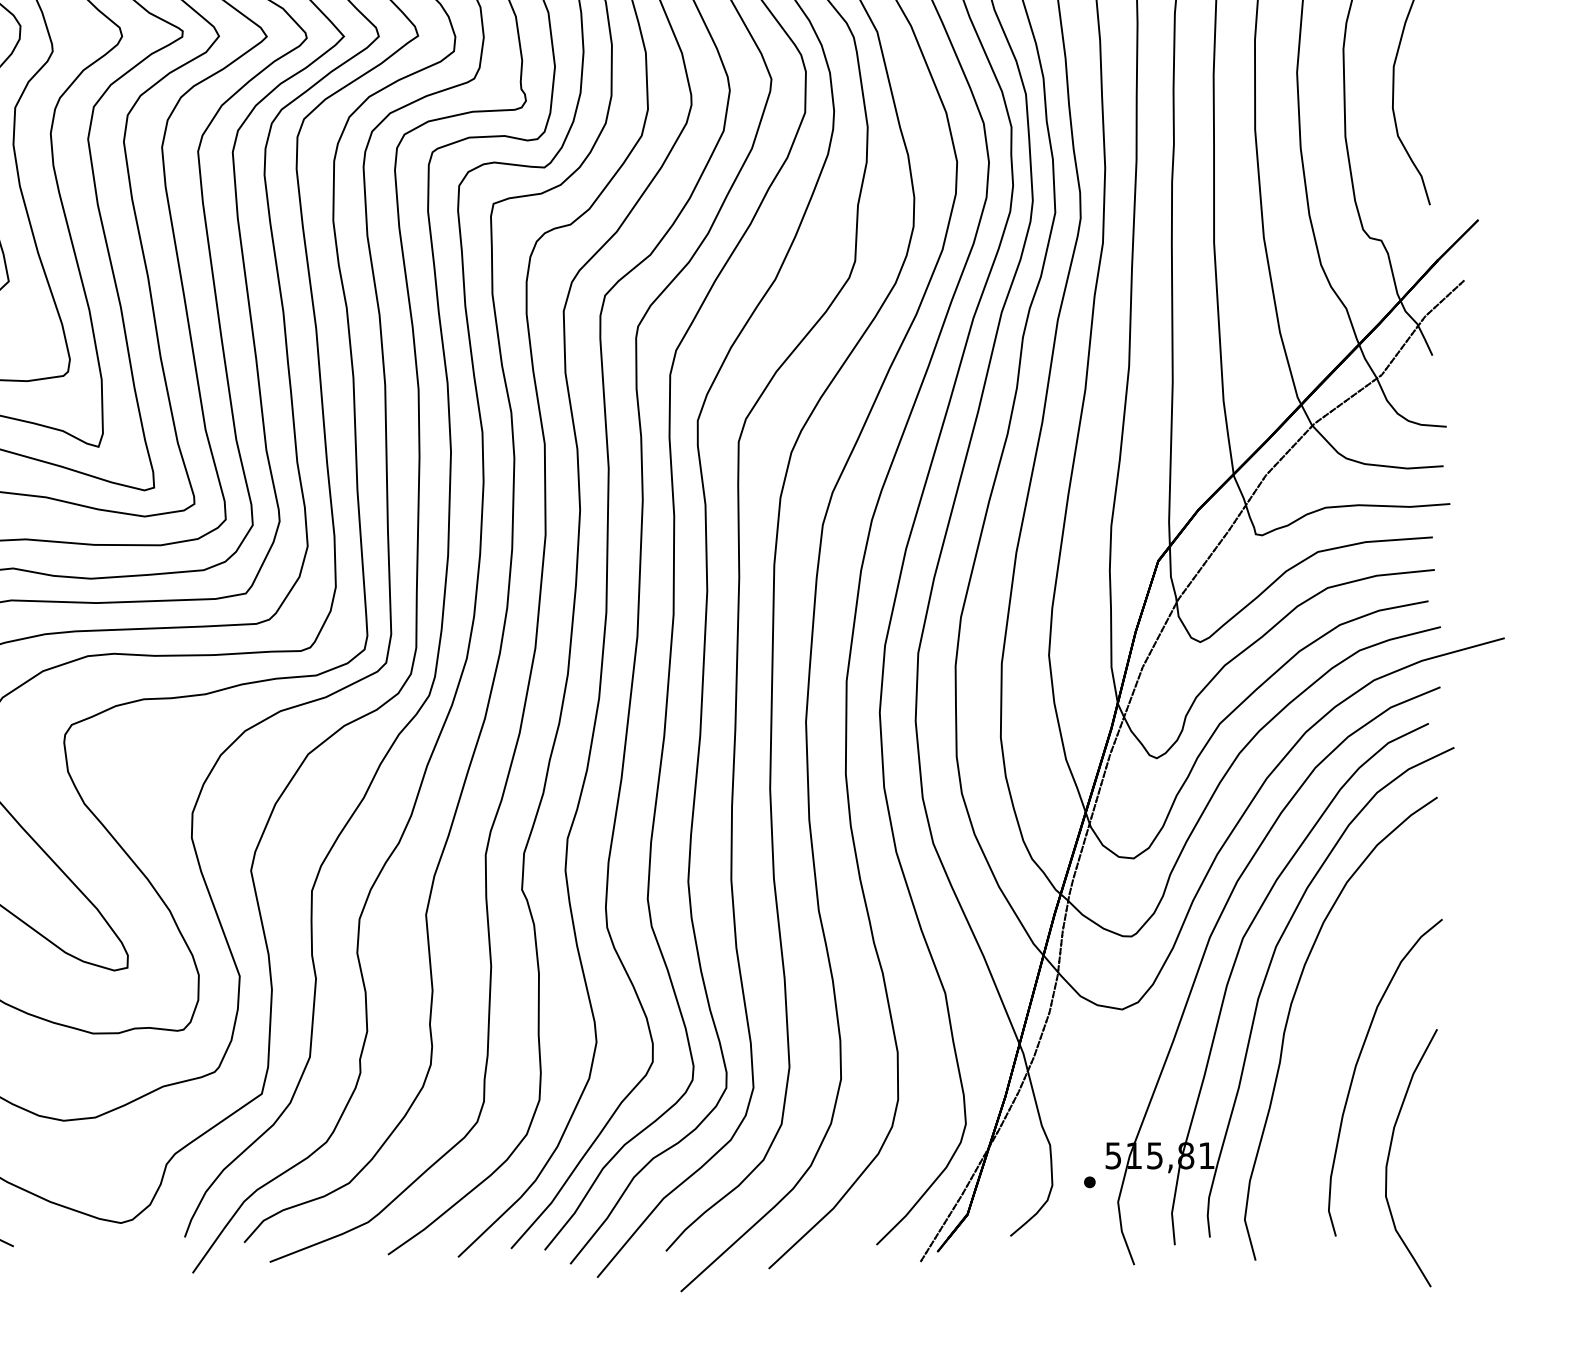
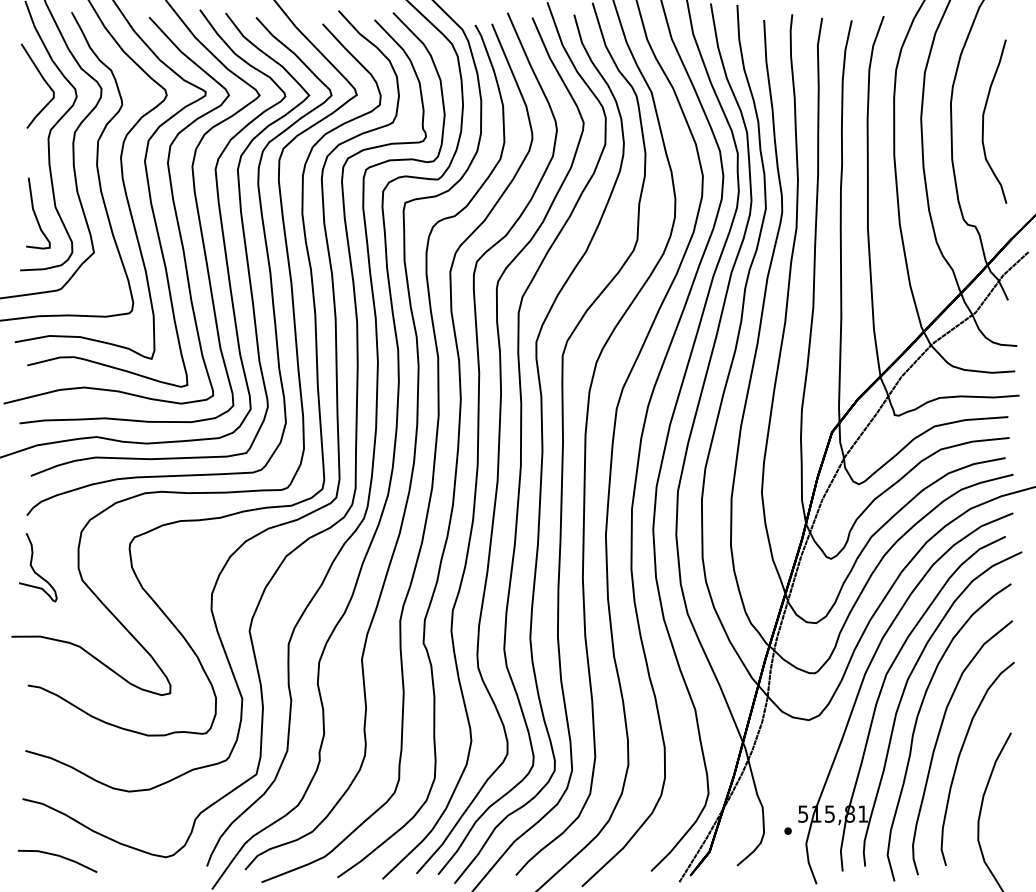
curve: (1324, 1039) -> (938, 739), added

